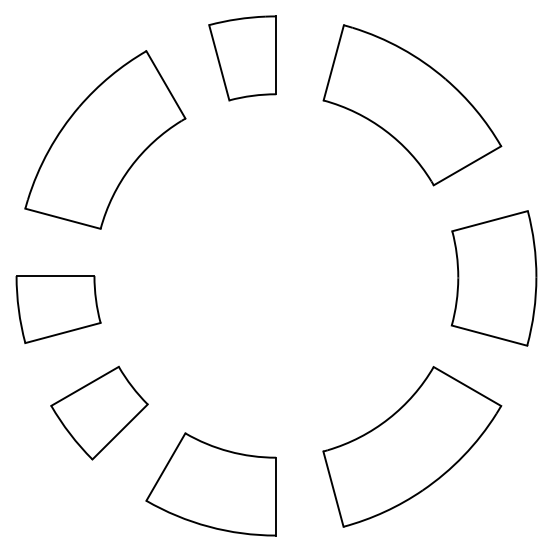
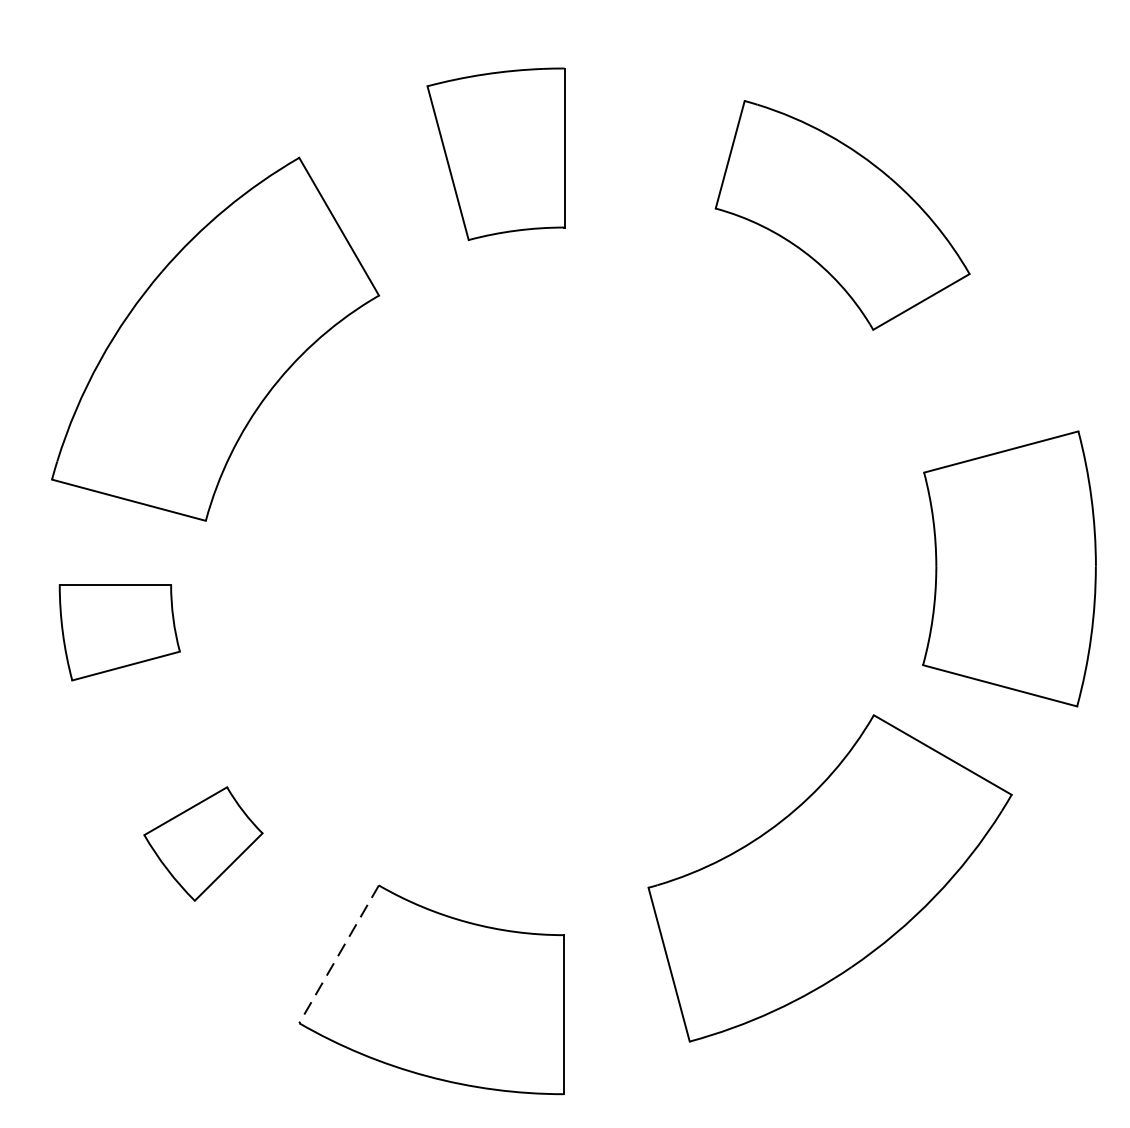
part: (242, 58) -> (495, 154), moved
part: (412, 105) -> (842, 215), size x0.7
part: (105, 139) -> (215, 338), moved
part: (58, 309) -> (119, 632), size x0.7
part: (99, 412) -> (203, 842), size x0.6
part: (412, 446) -> (830, 877), moved
line: (165, 467) -> (338, 955), solid -> dashed

